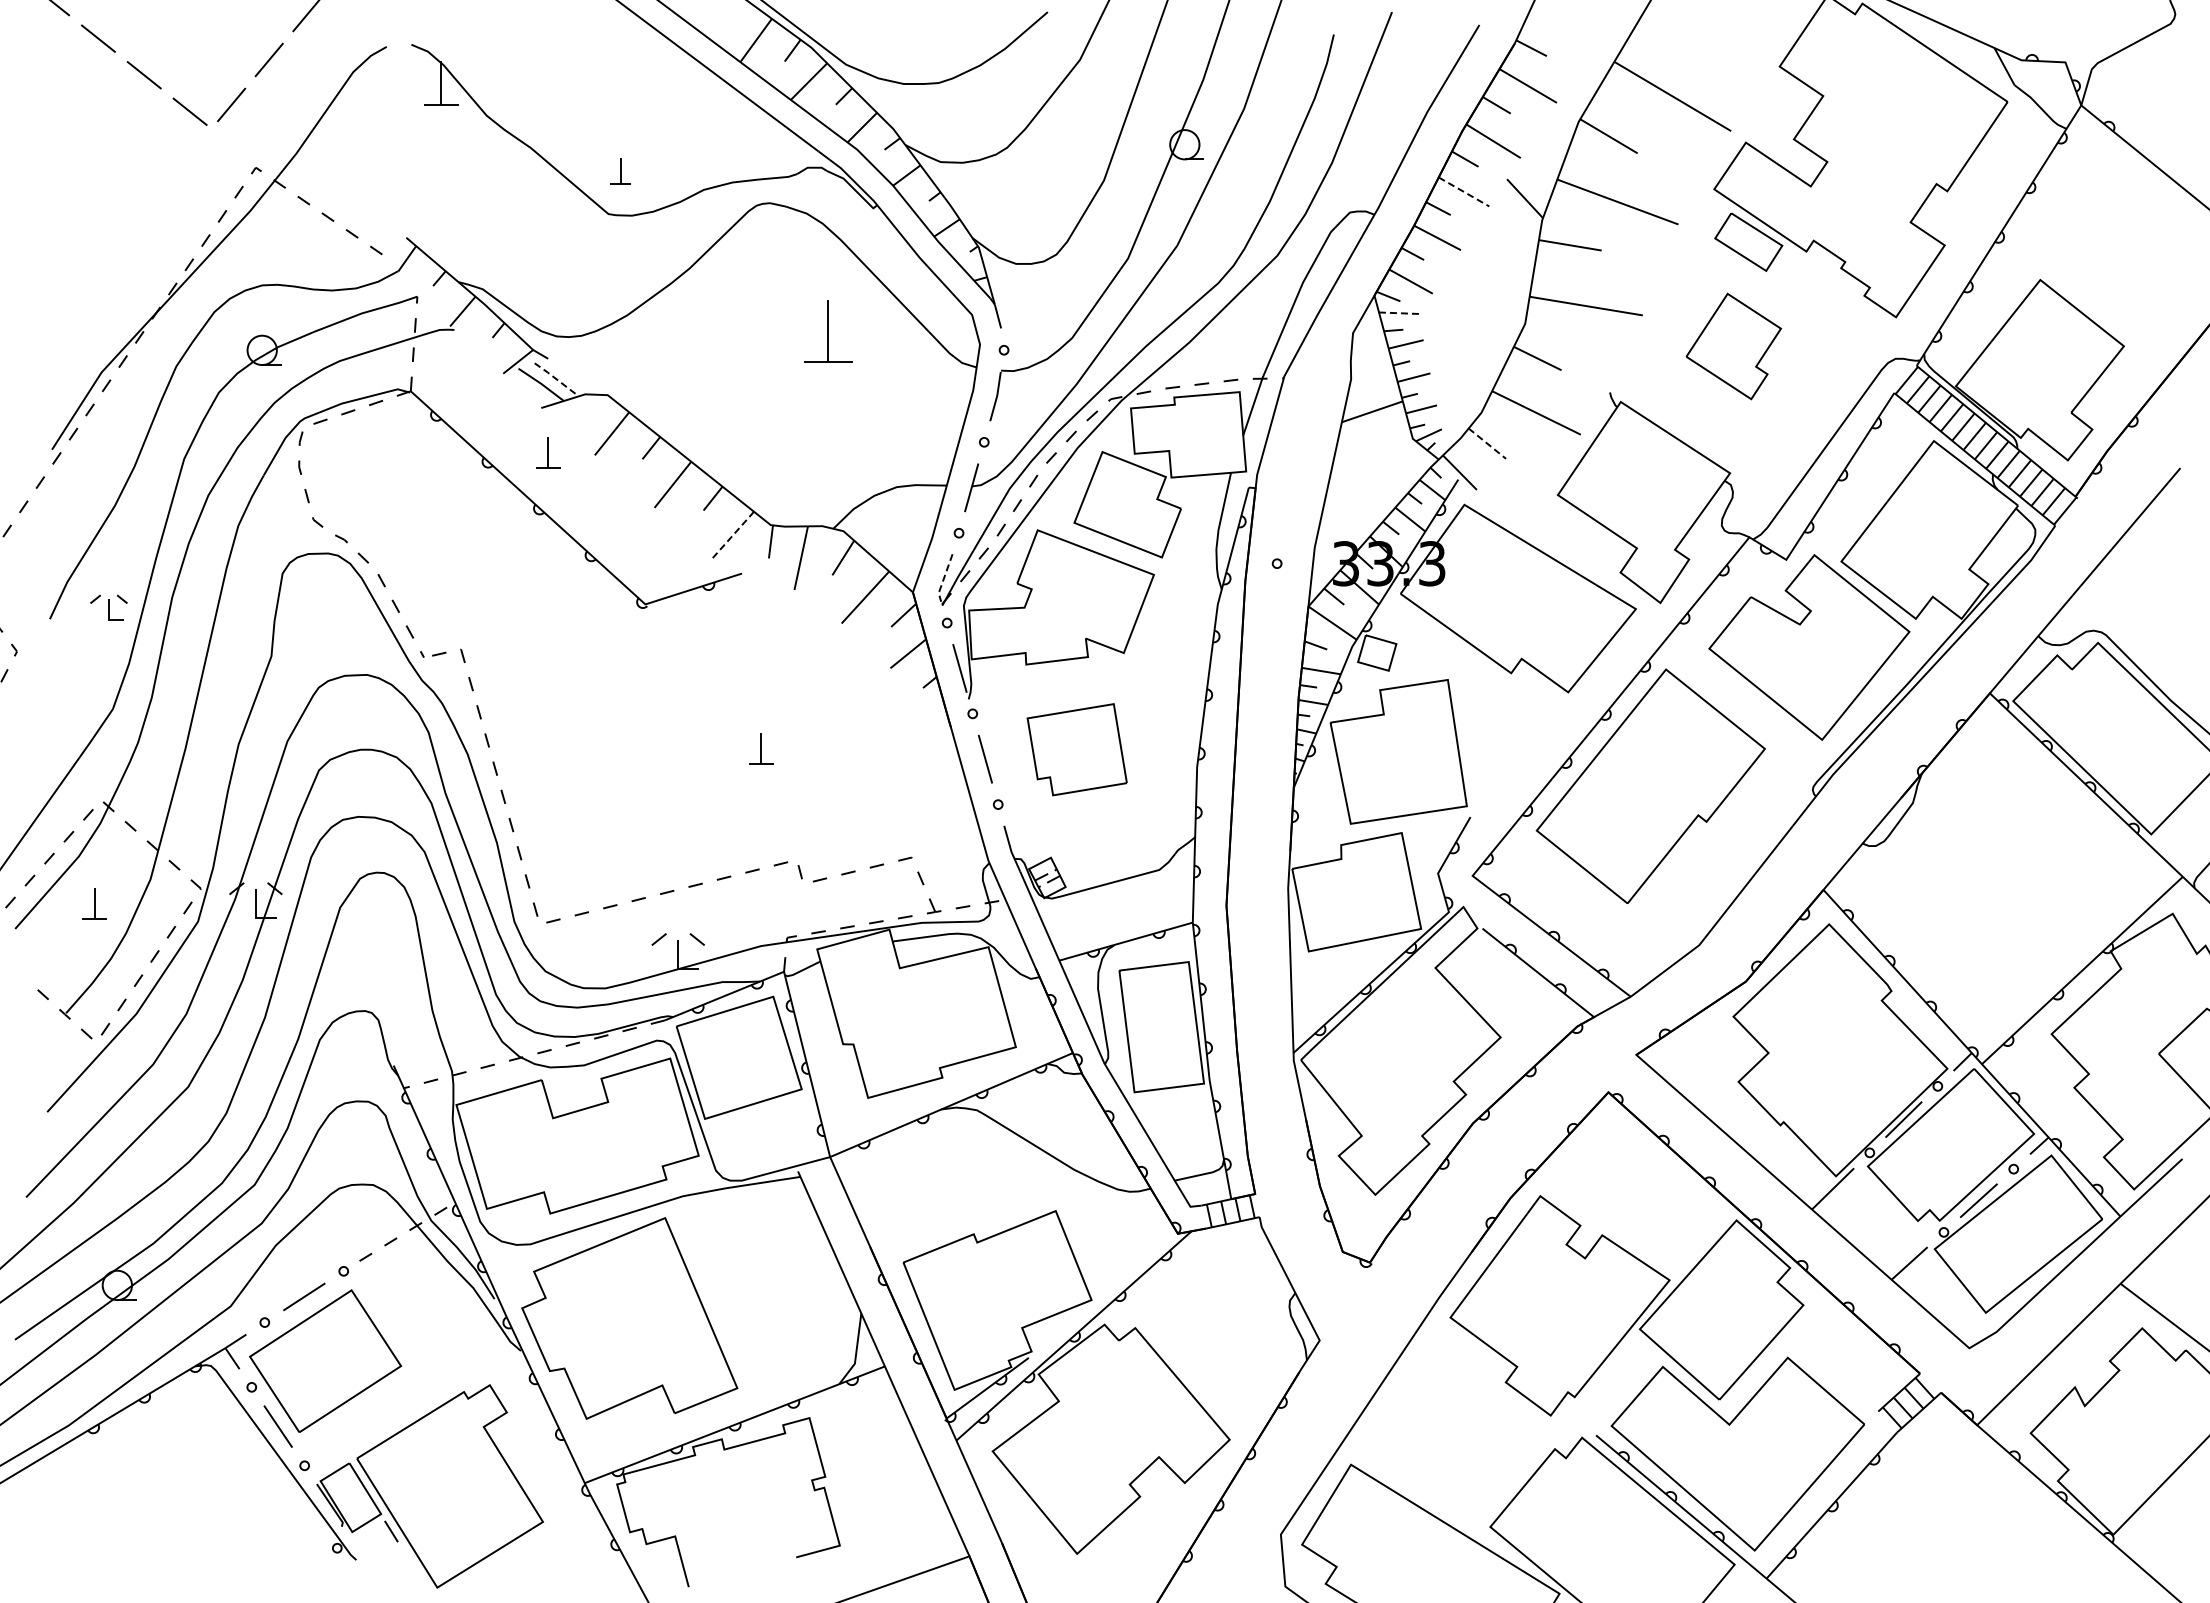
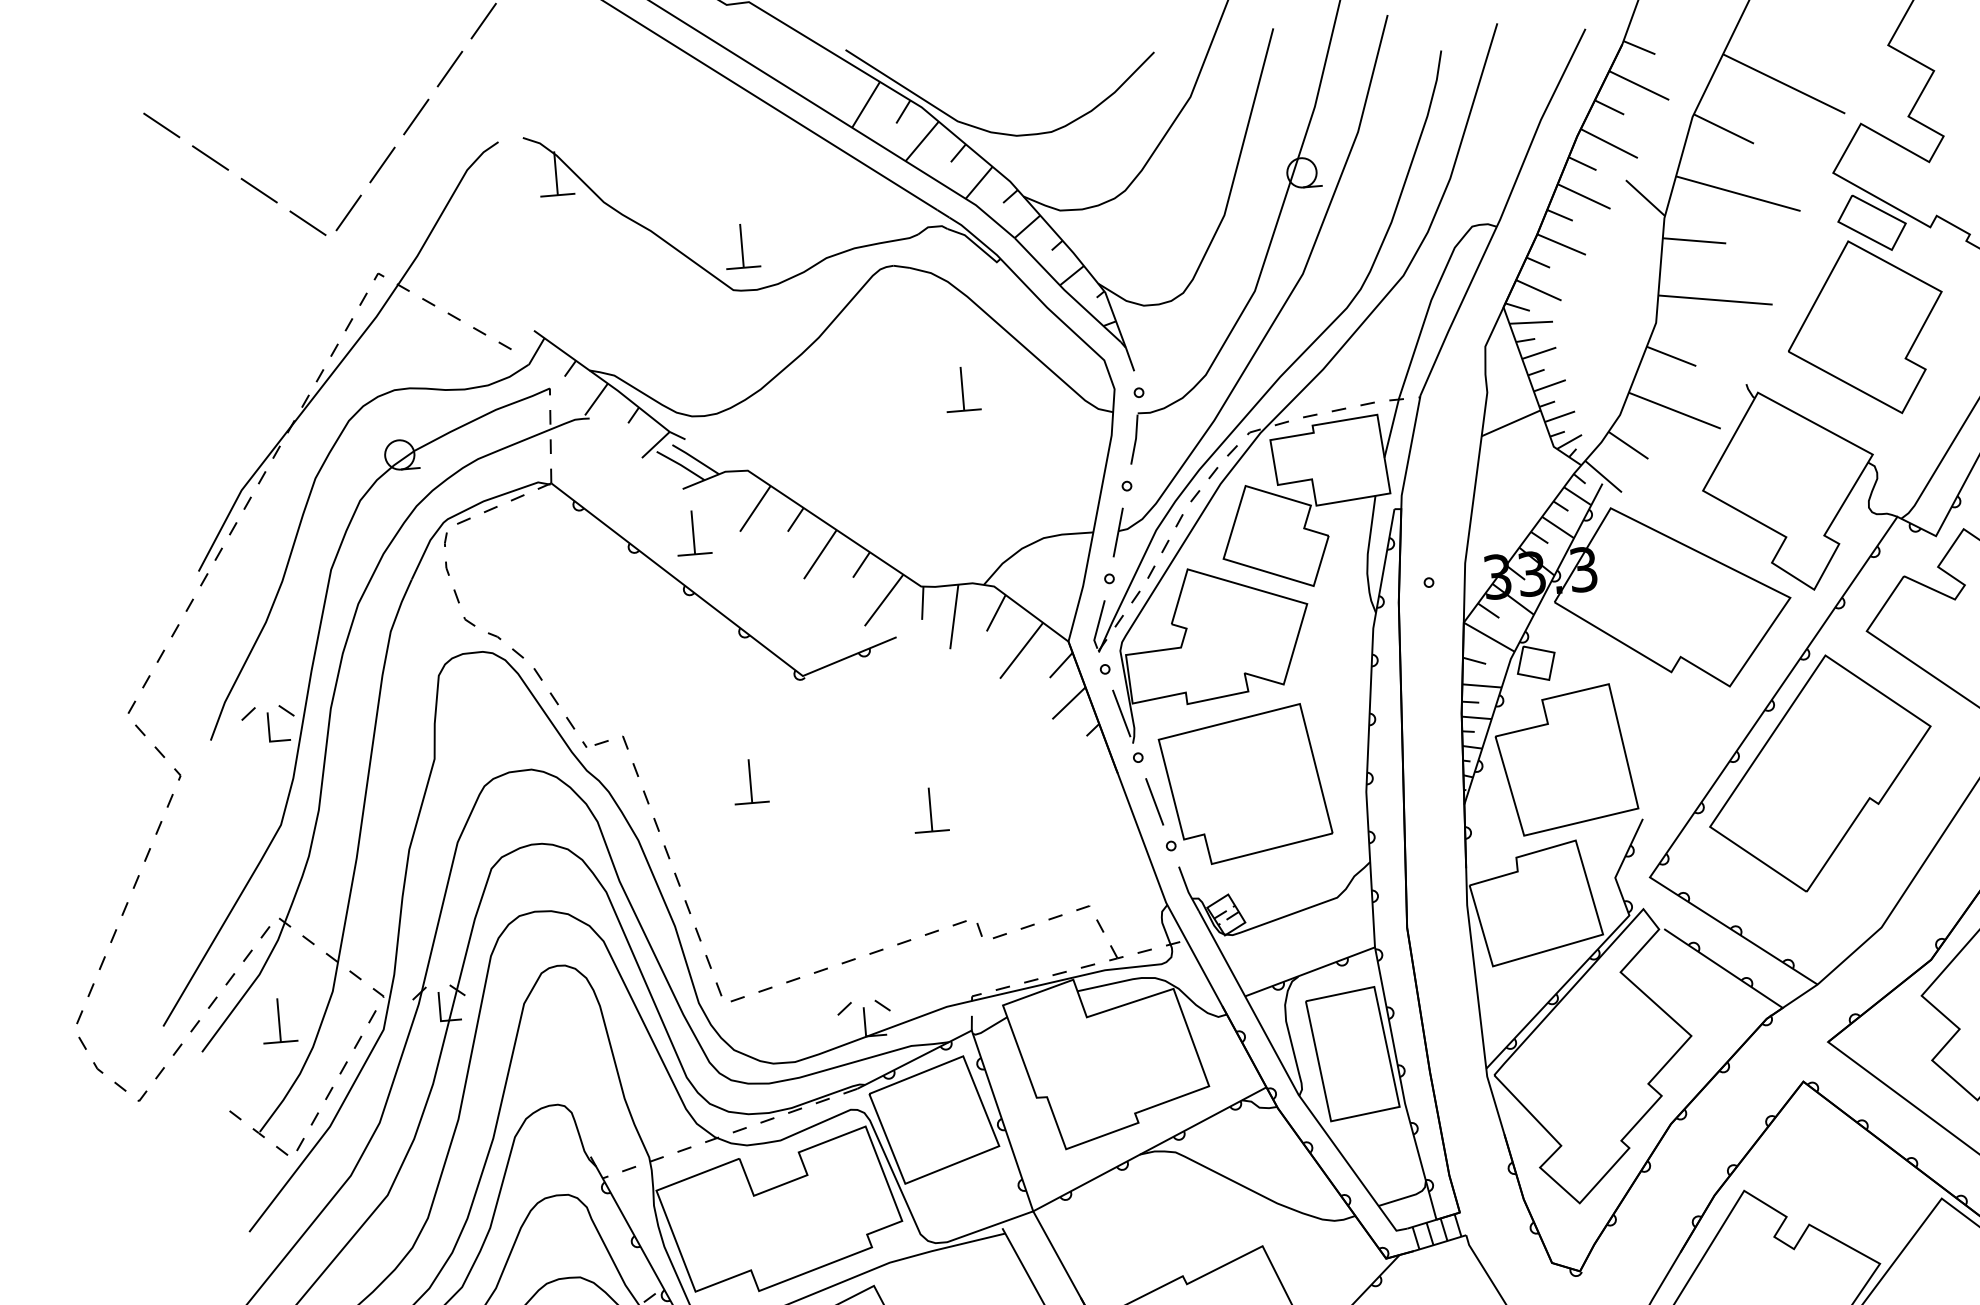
part: (620, 171) -> (741, 246), size x1.67
line: (1464, 192) -> (1584, 197), dashed -> solid
line: (1400, 313) -> (1531, 322), dashed -> solid
part: (828, 332) -> (962, 389), size x0.71
part: (1733, 346) -> (1865, 327), size x1.67
line: (556, 379) -> (695, 459), dashed -> solid
line: (1487, 443) -> (1628, 445), dashed -> solid
part: (548, 452) -> (693, 532), size x1.43
line: (732, 536) -> (884, 601), dashed -> solid
line: (943, 579) -> (1097, 626), dashed -> solid
part: (108, 607) -> (268, 724), size x1.43
part: (584, 705) -> (750, 781), added
part: (761, 748) -> (930, 809), size x1.43
part: (1076, 749) -> (1244, 784), size x1.67
part: (94, 904) -> (279, 1021), size x1.43

